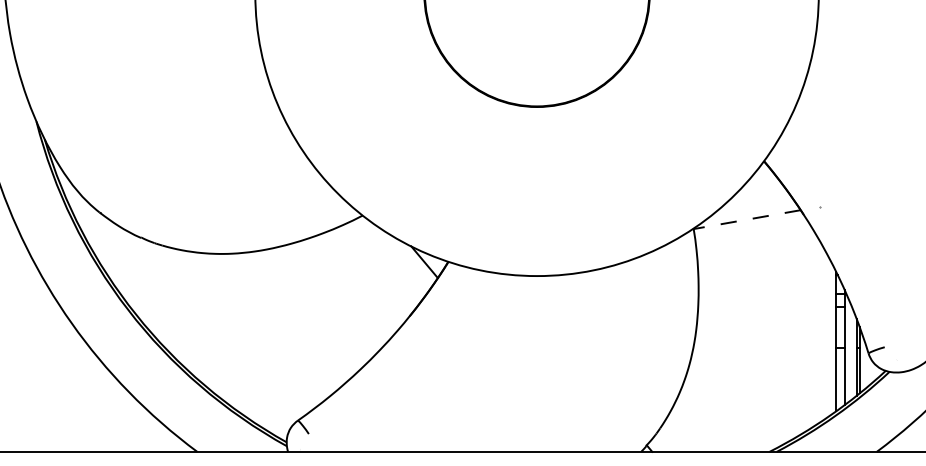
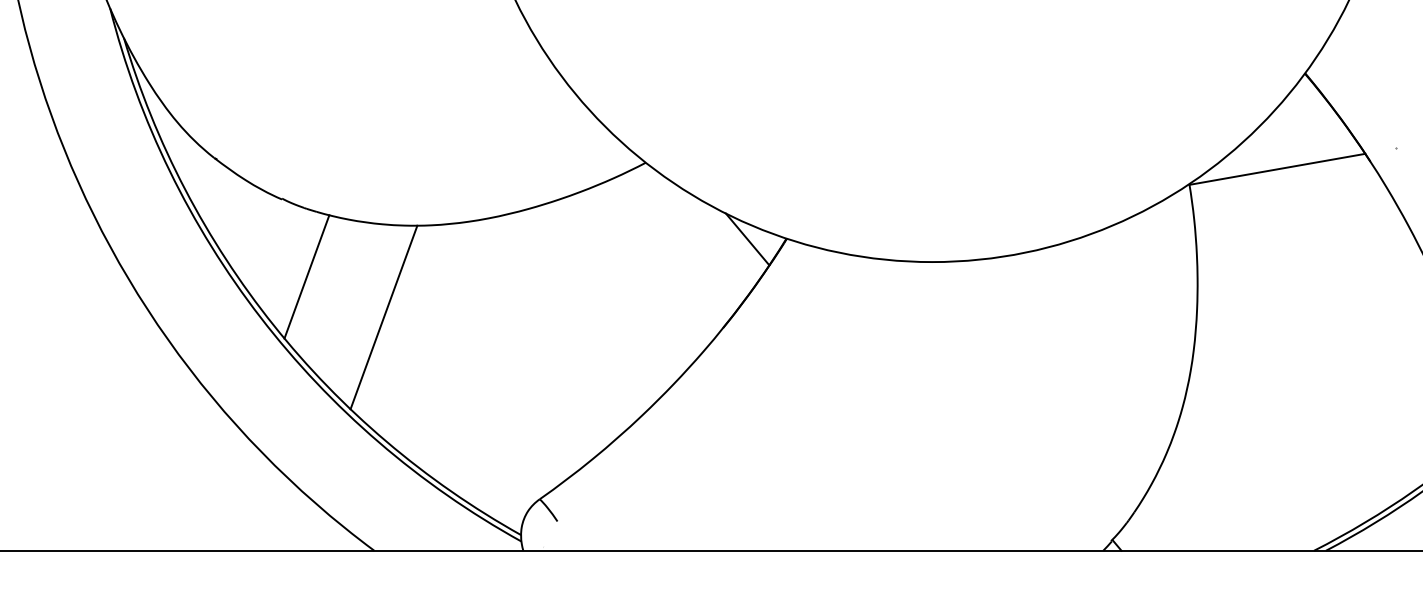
line: (746, 219) -> (1276, 169), dashed -> solid
line: (155, 284) -> (305, 275), added
line: (202, 309) -> (382, 316), added

